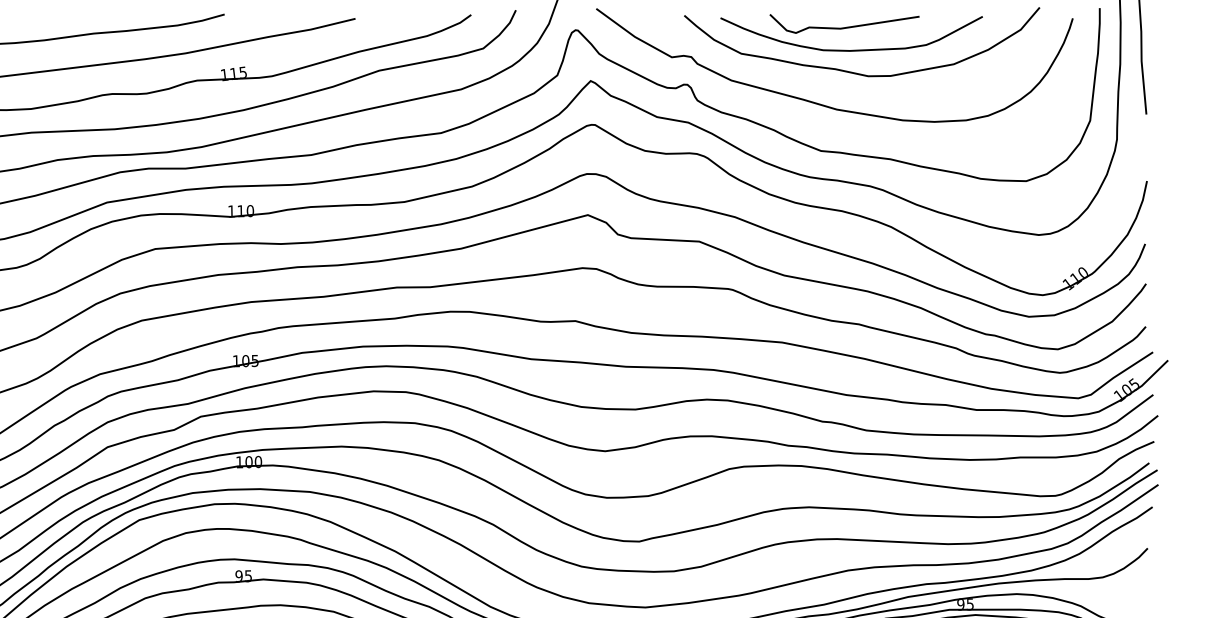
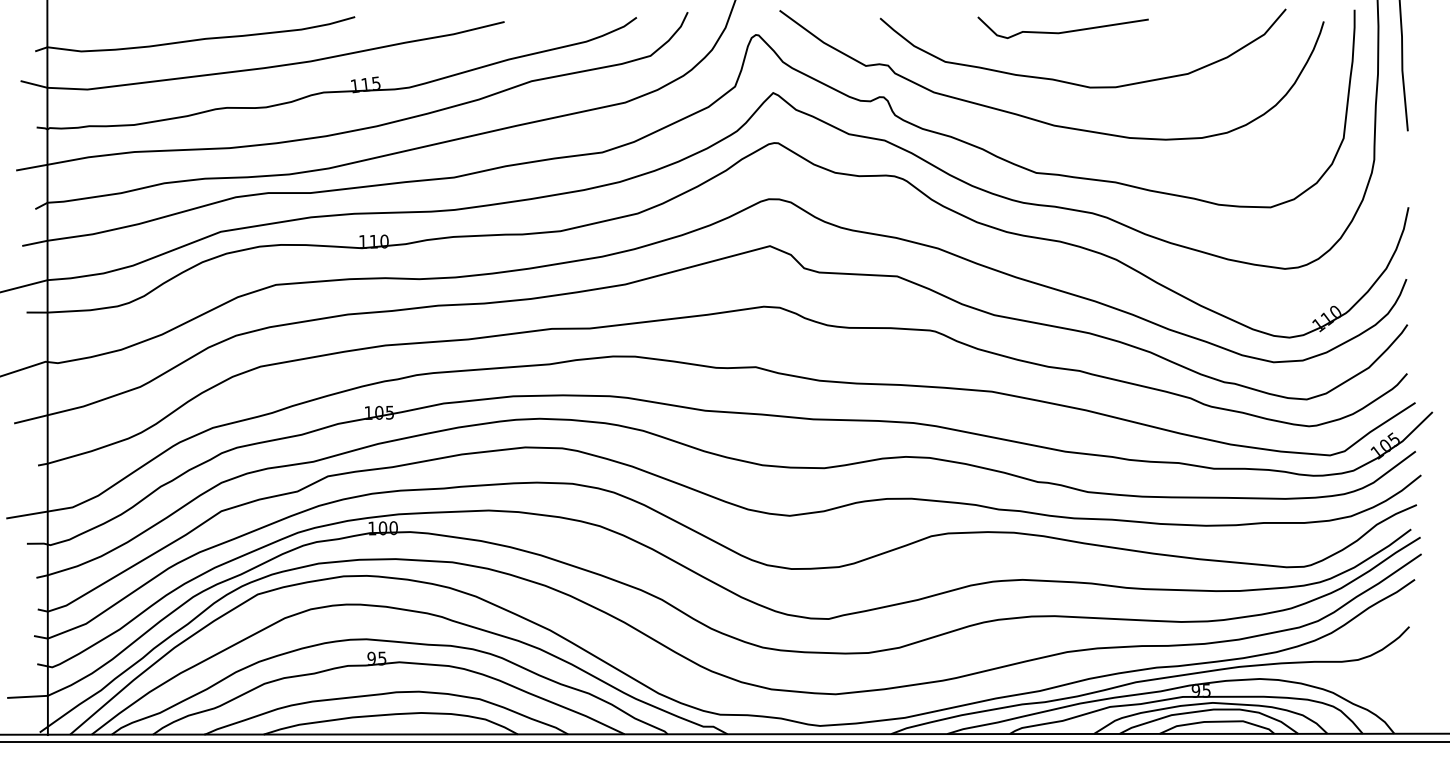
curve: (851, 49) -> (1071, 57), removed

